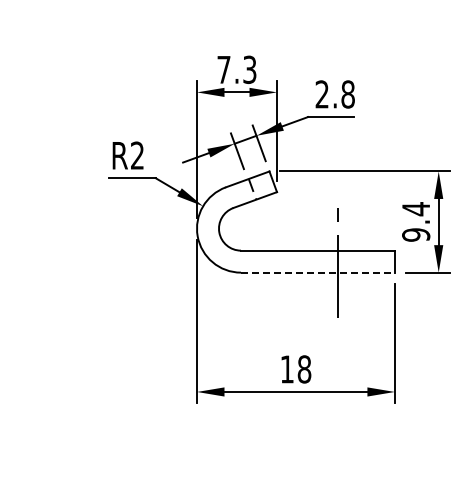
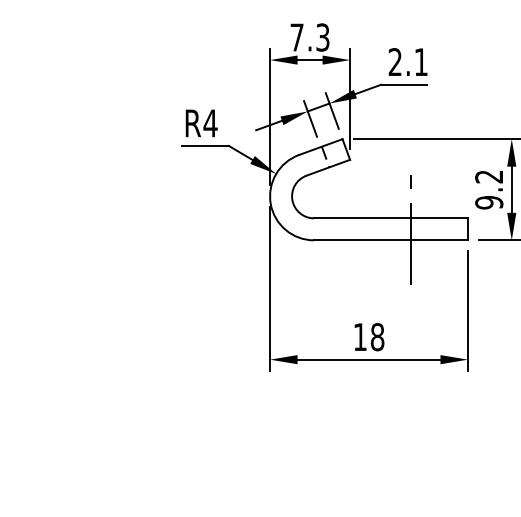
text: (347, 94) -> (420, 62), 2.8 -> 2.1
text: (137, 155) -> (210, 123), R2 -> R4
text: (415, 208) -> (488, 176), 9.4 -> 9.2
line: (318, 272) -> (391, 240), dashed -> solid

